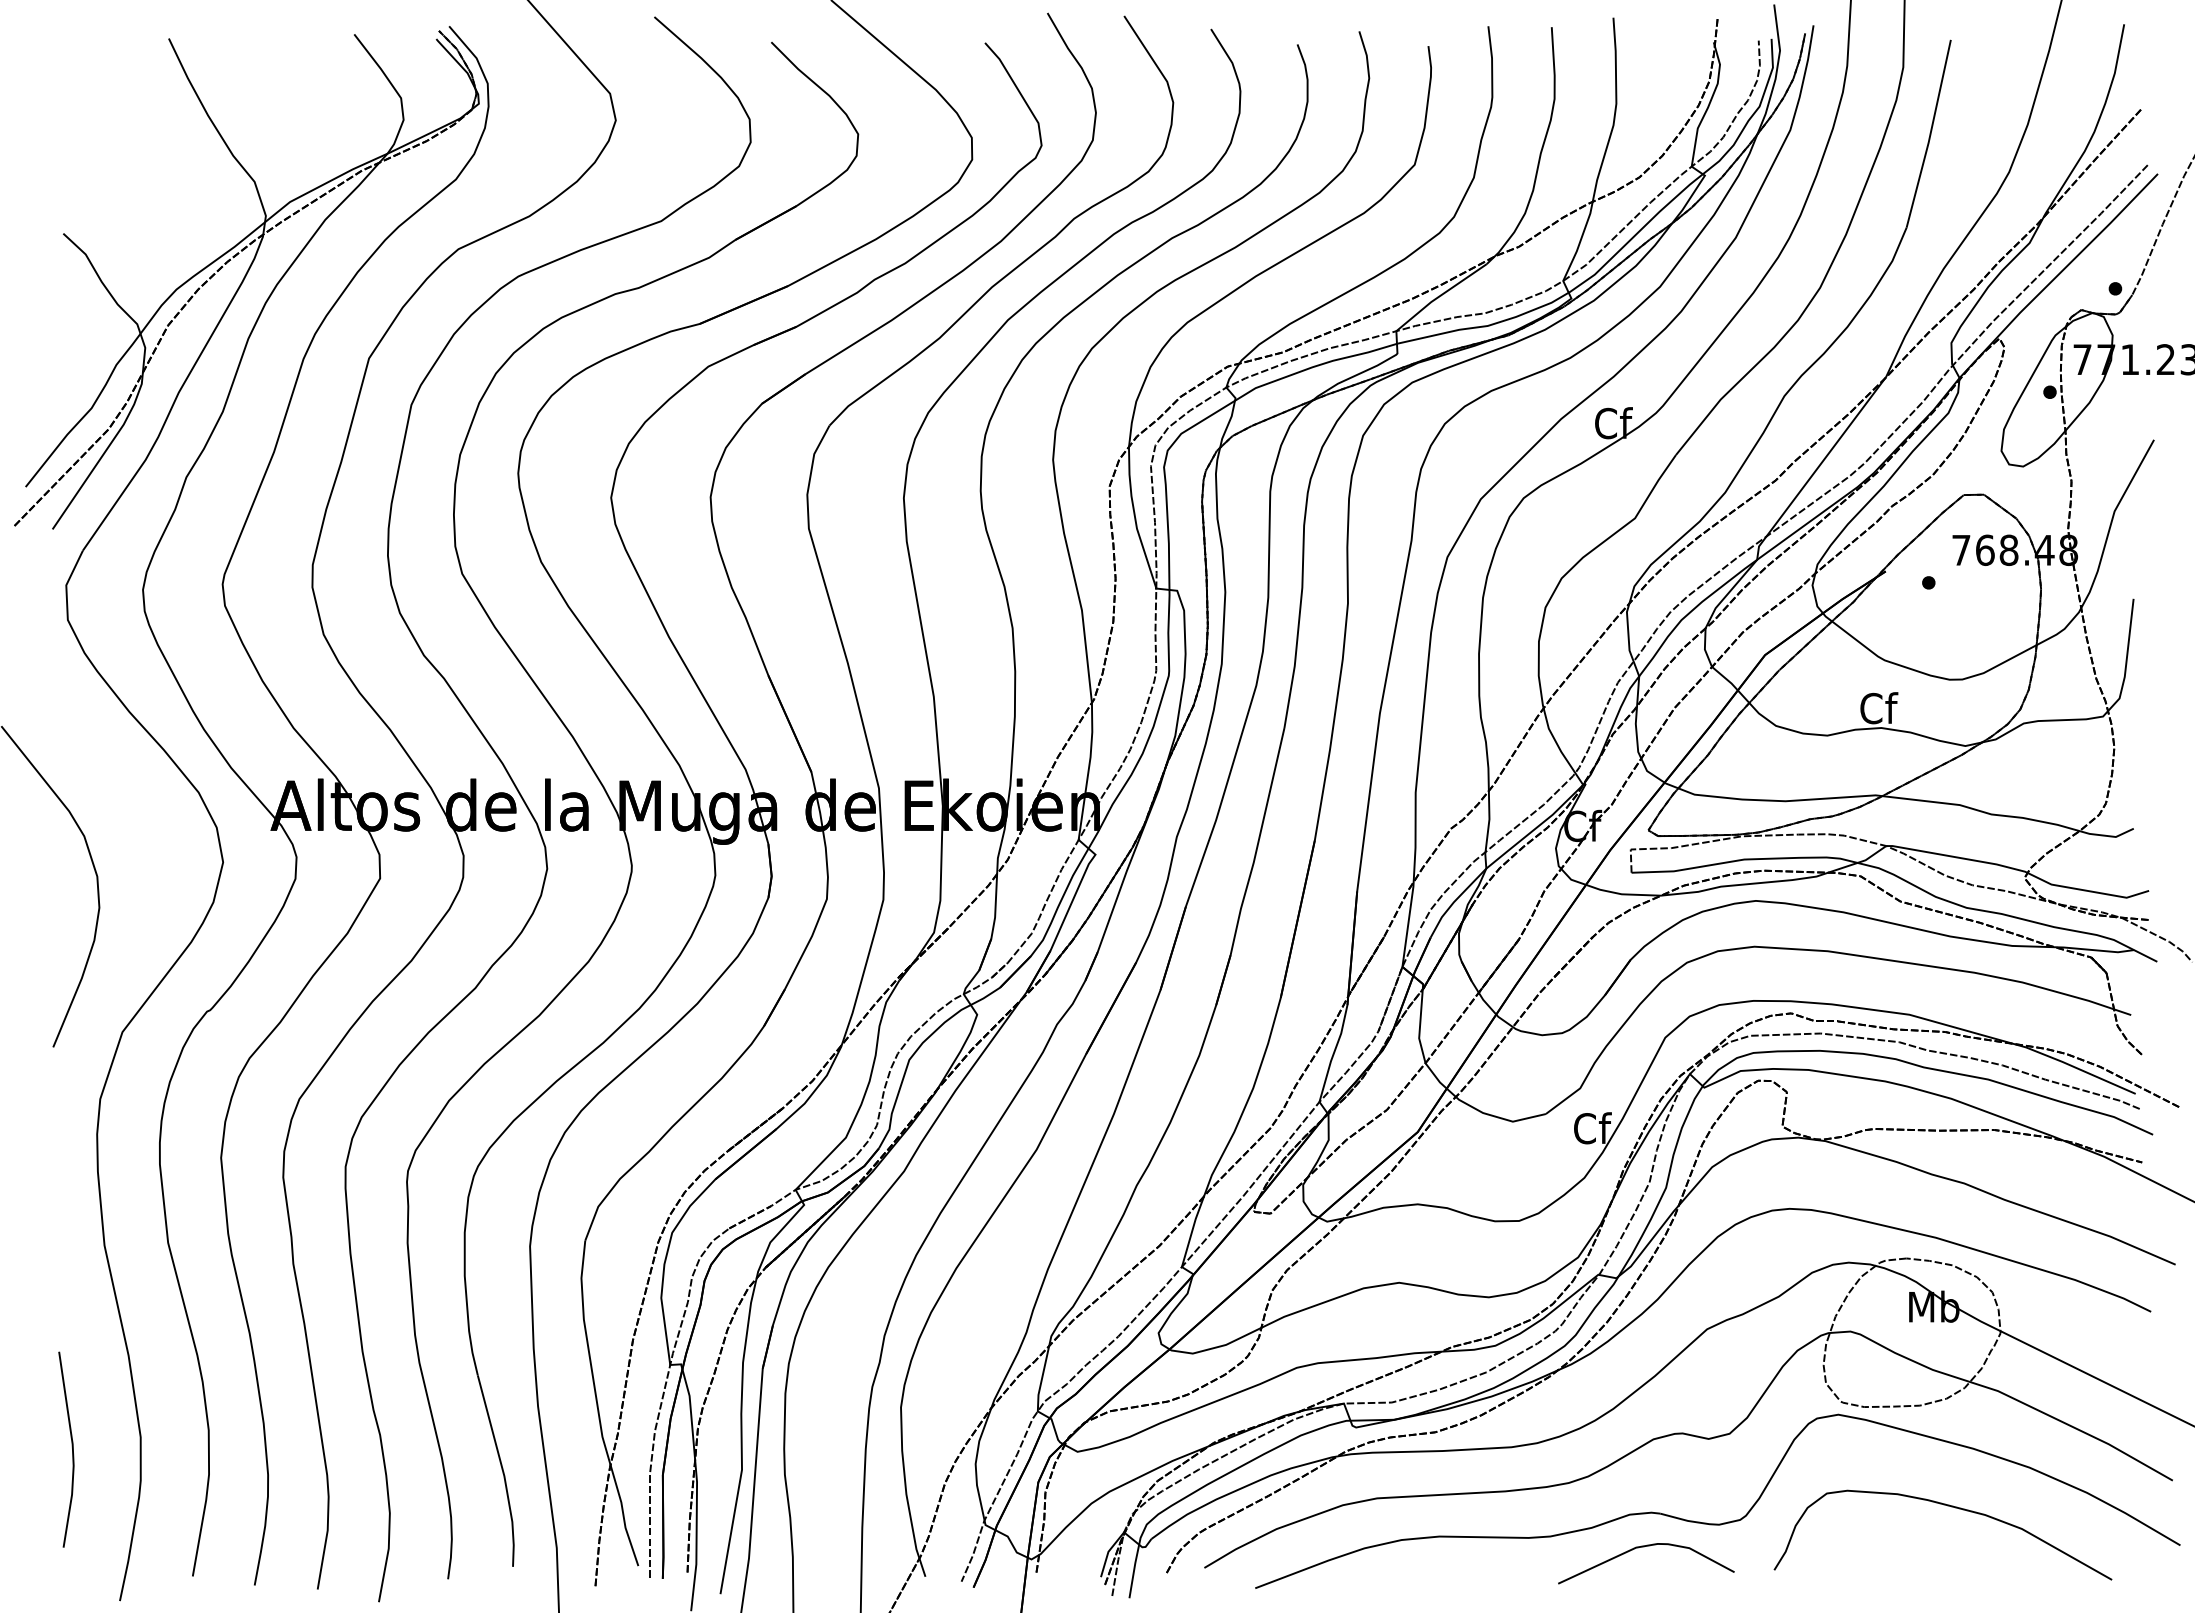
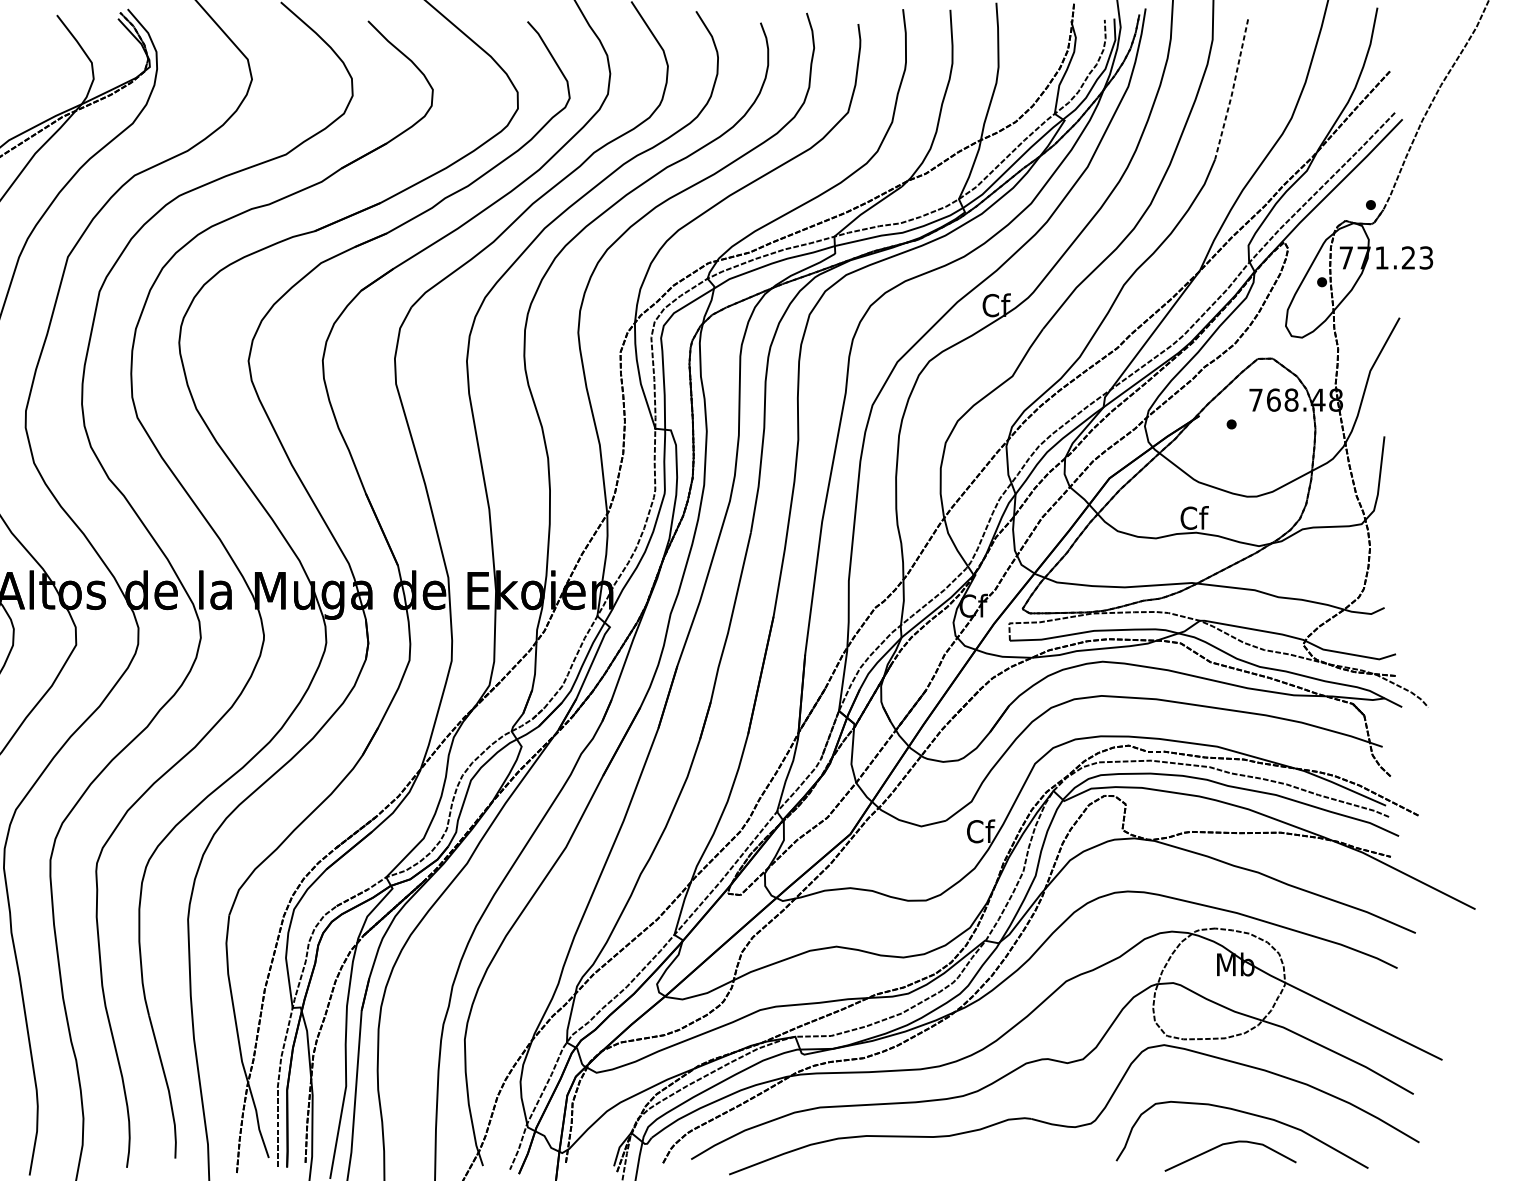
line: (1930, 134) -> (1232, 89), solid -> dashed
curve: (1644, 1547) -> (1229, 1144), moved

